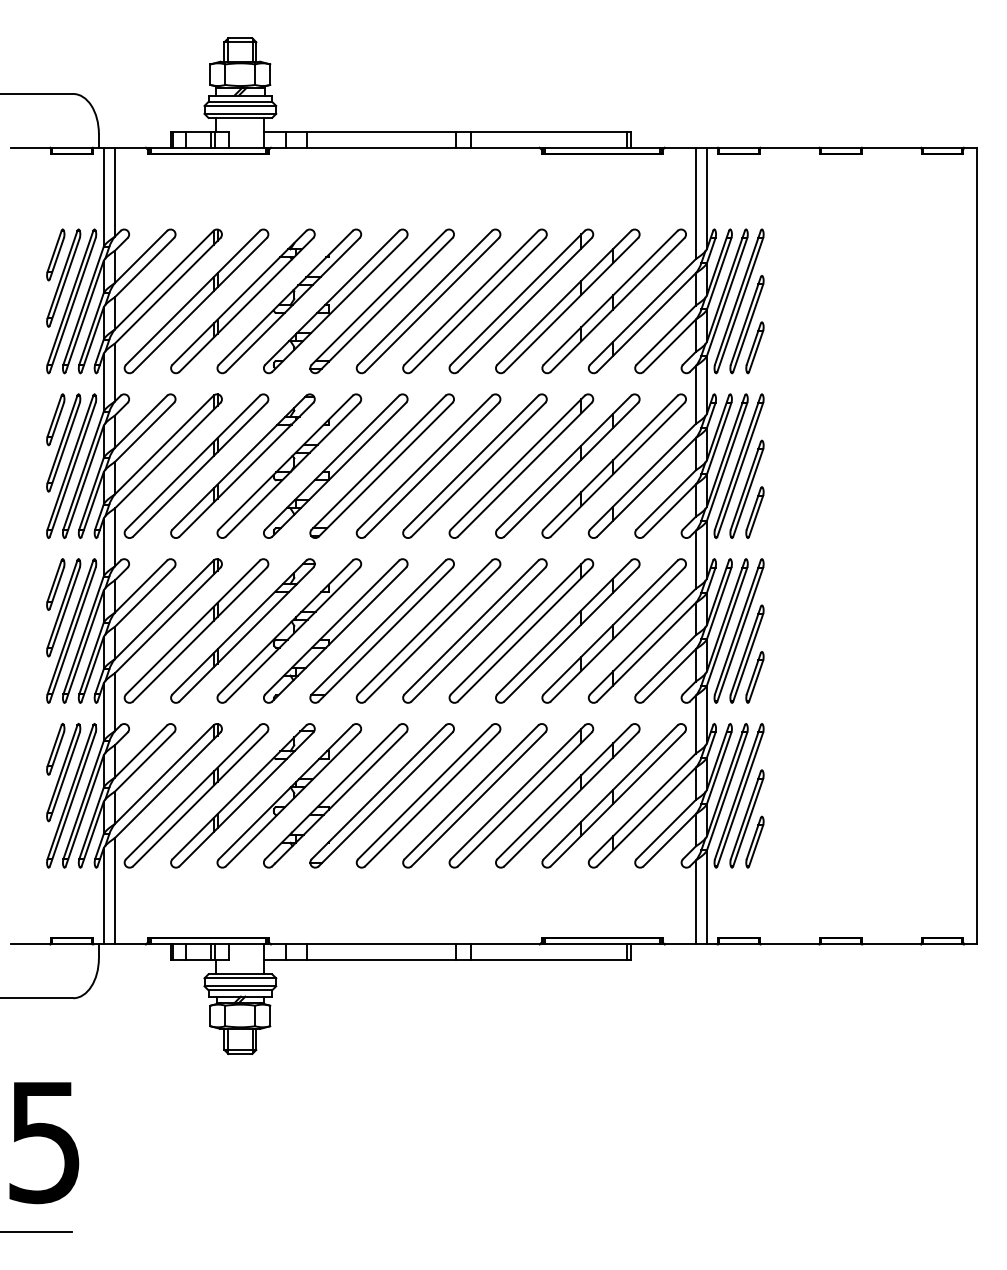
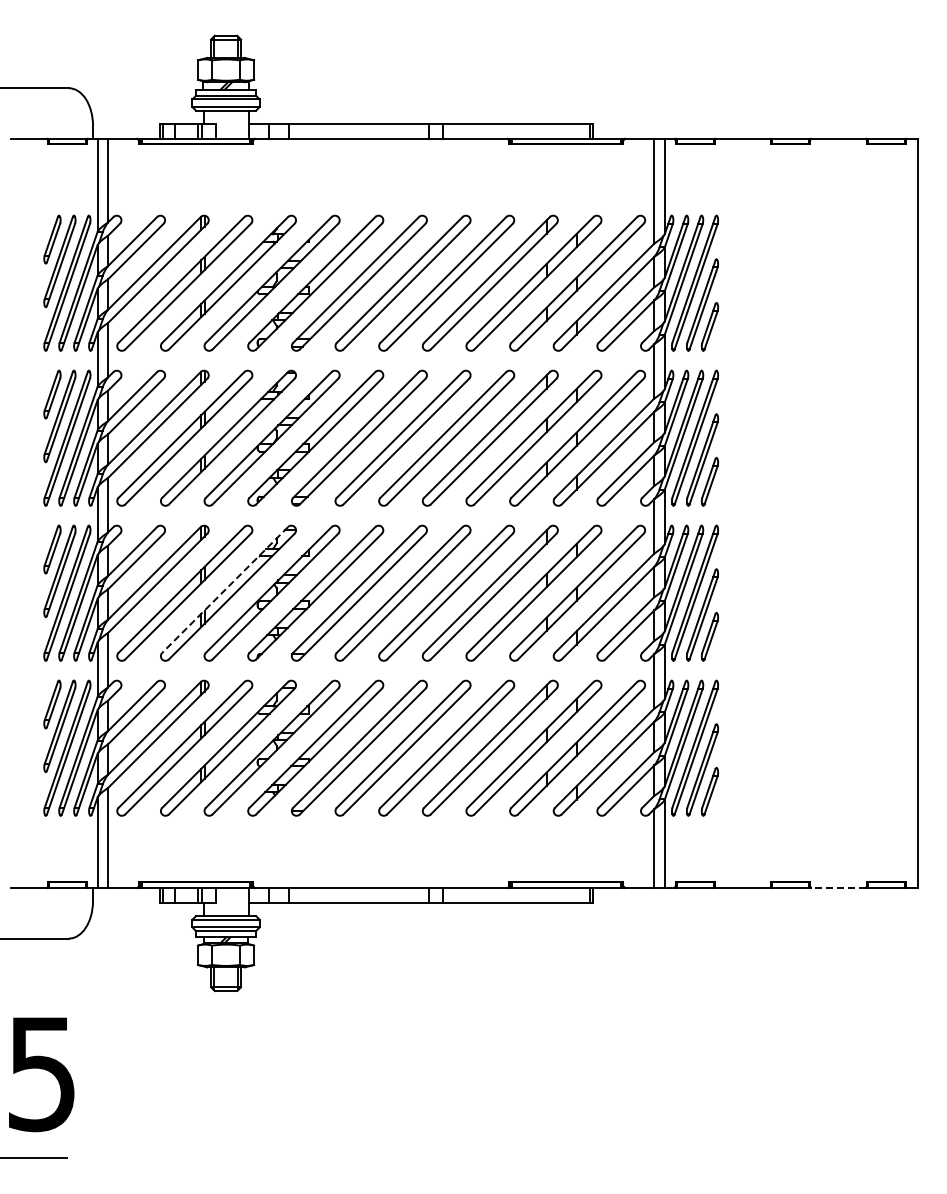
line: (239, 627) -> (225, 589), solid -> dashed
line: (891, 944) -> (838, 888), solid -> dashed

